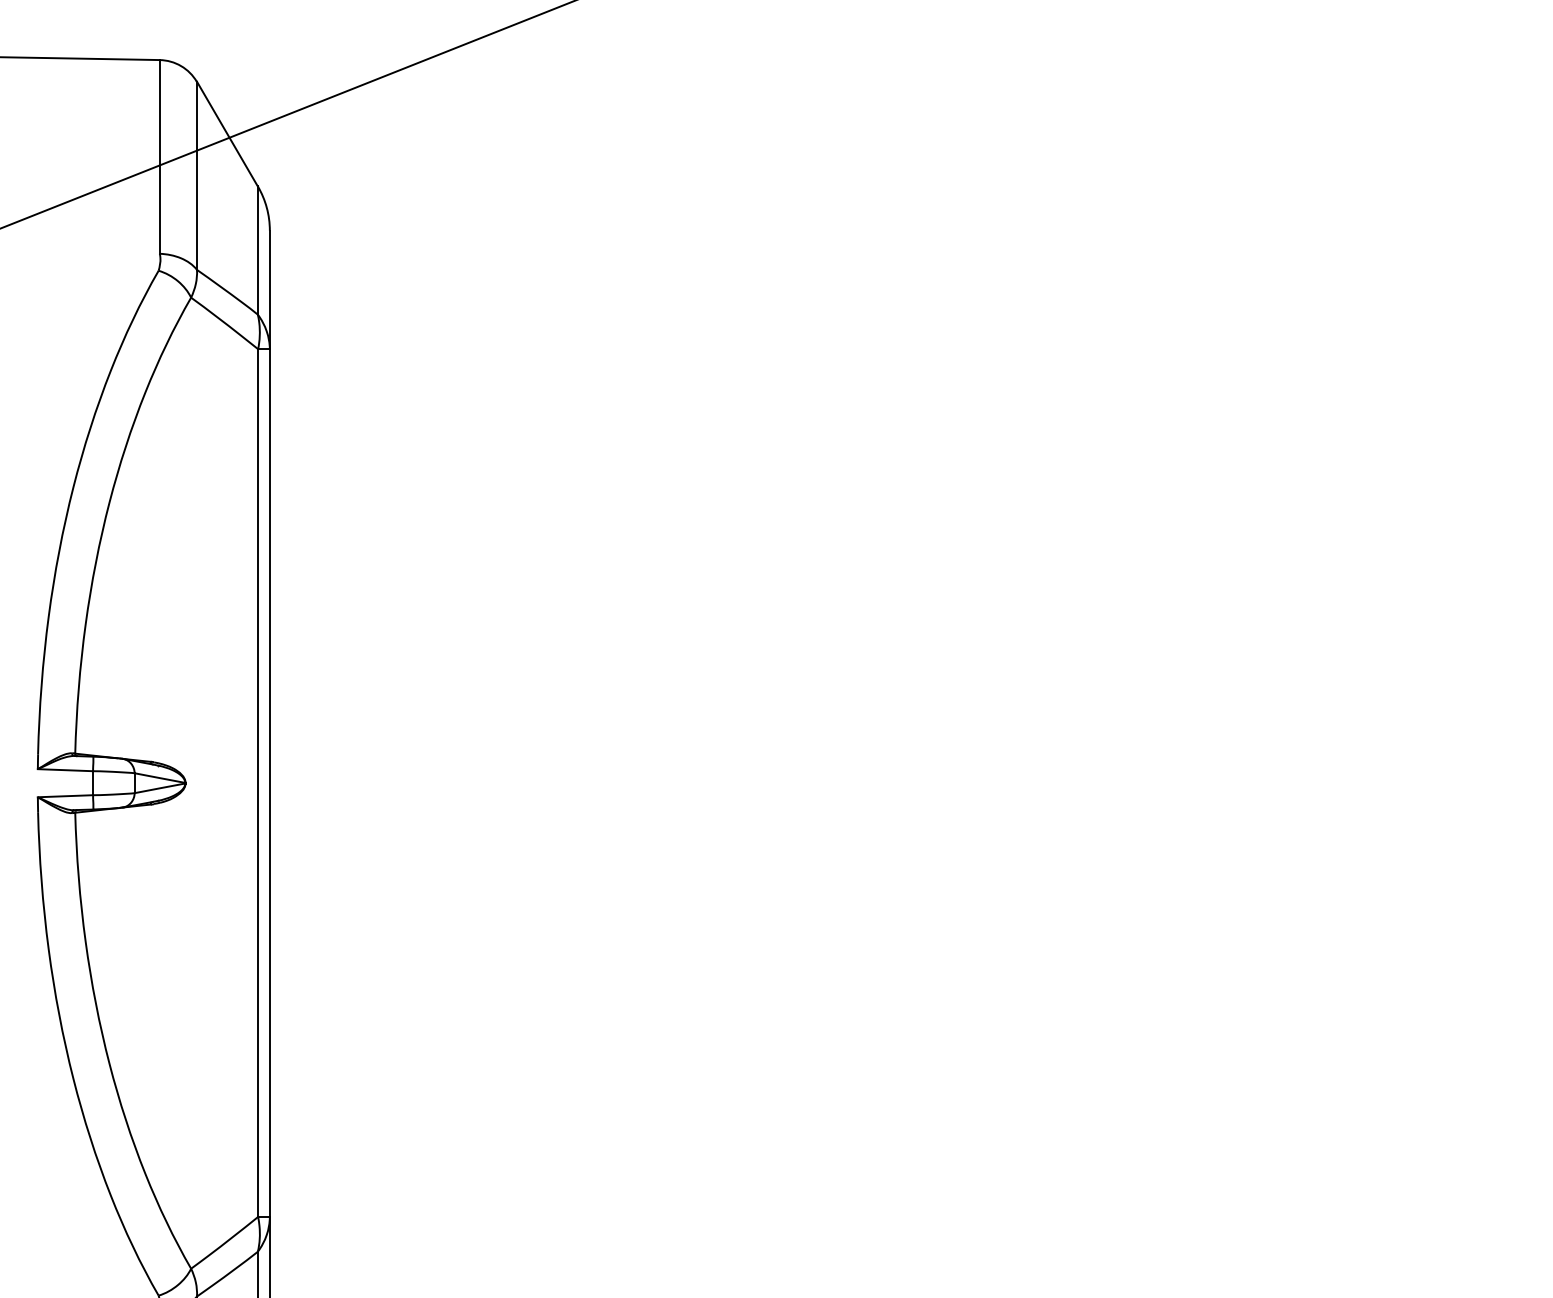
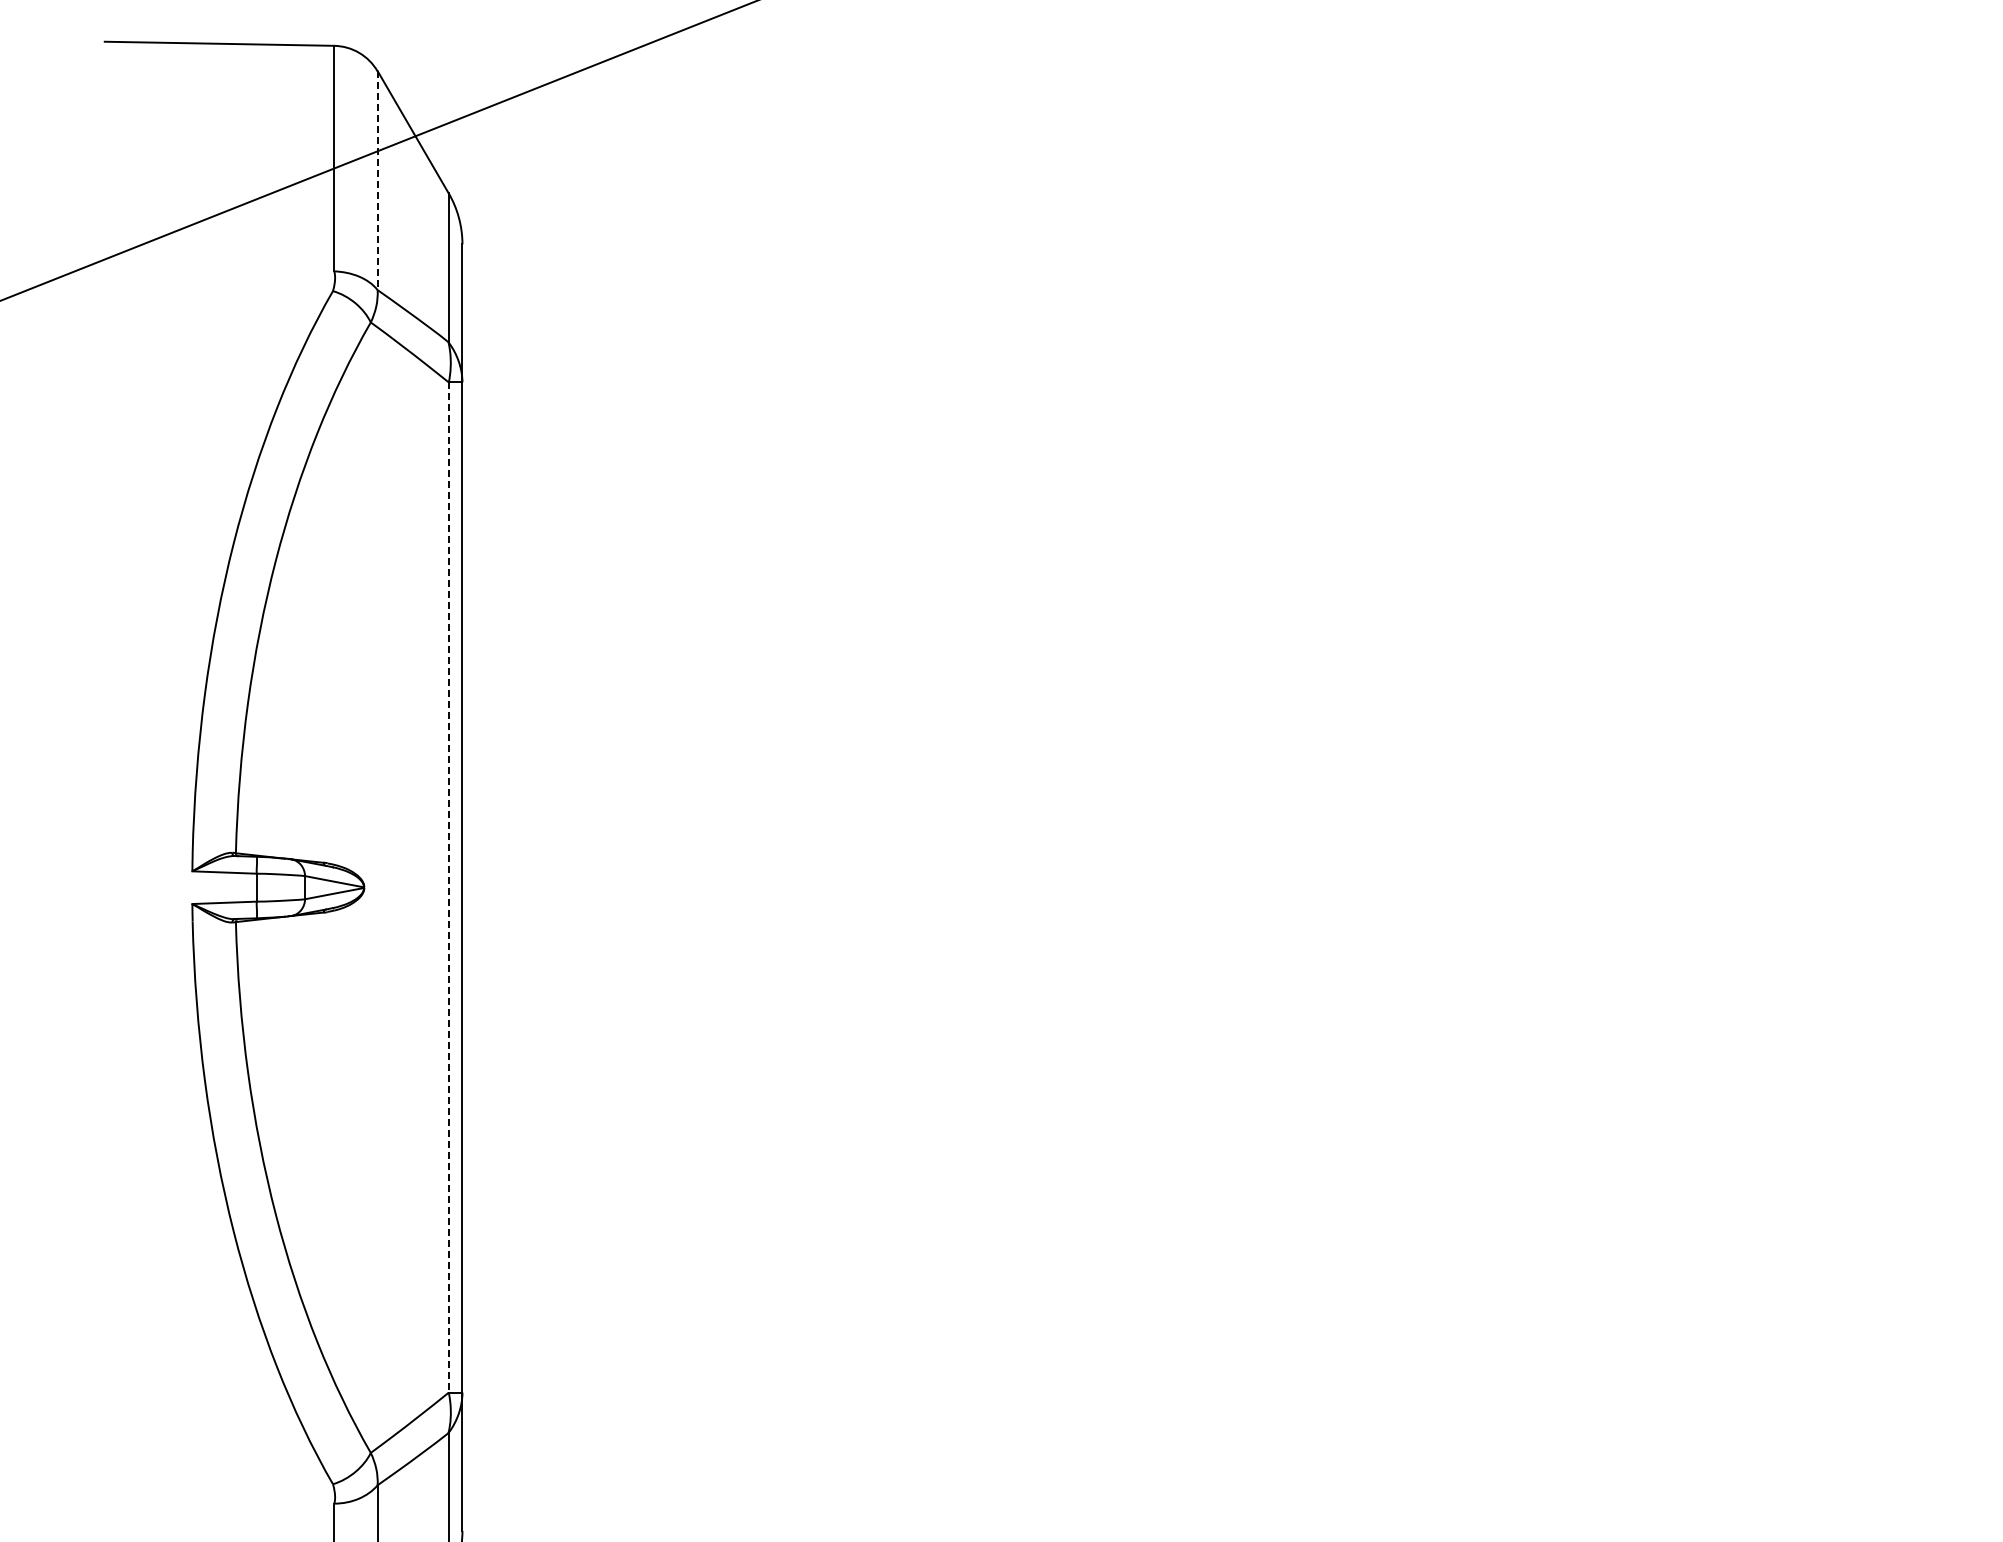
line: (196, 175) -> (377, 180), solid -> dashed
line: (257, 783) -> (448, 888), solid -> dashed

